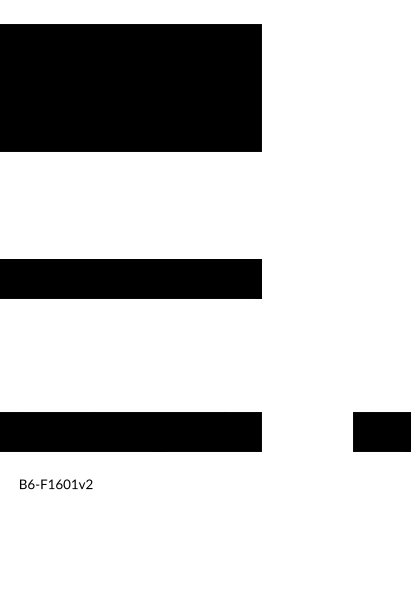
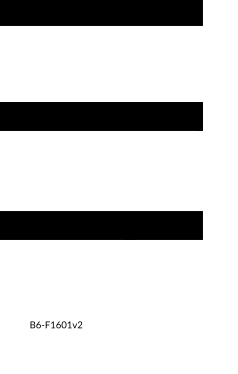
text: (56, 484) -> (56, 324), moved

